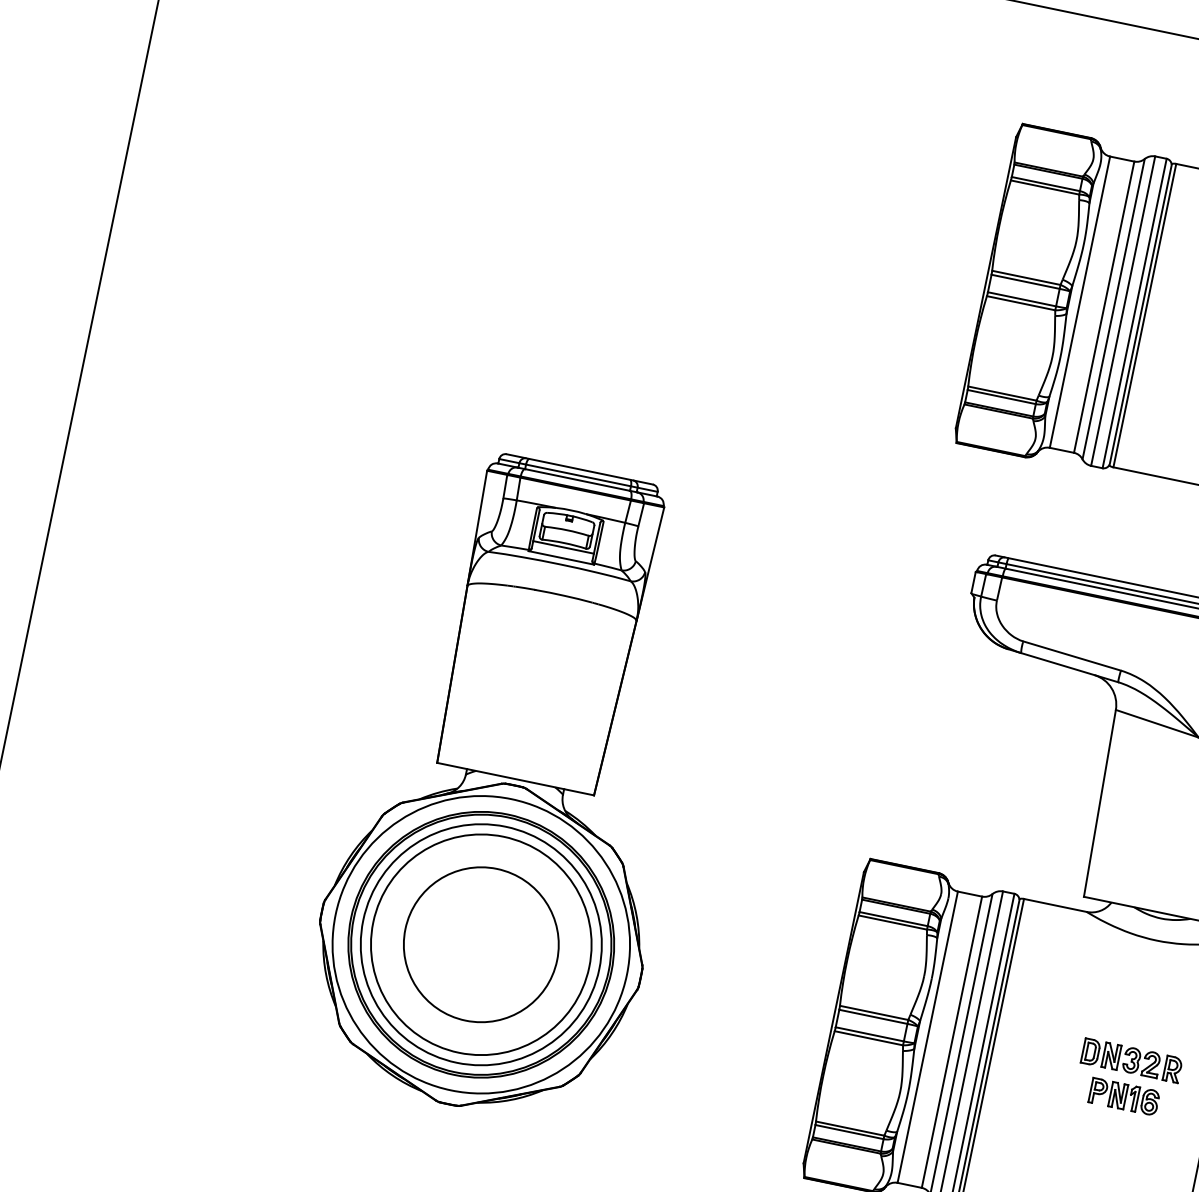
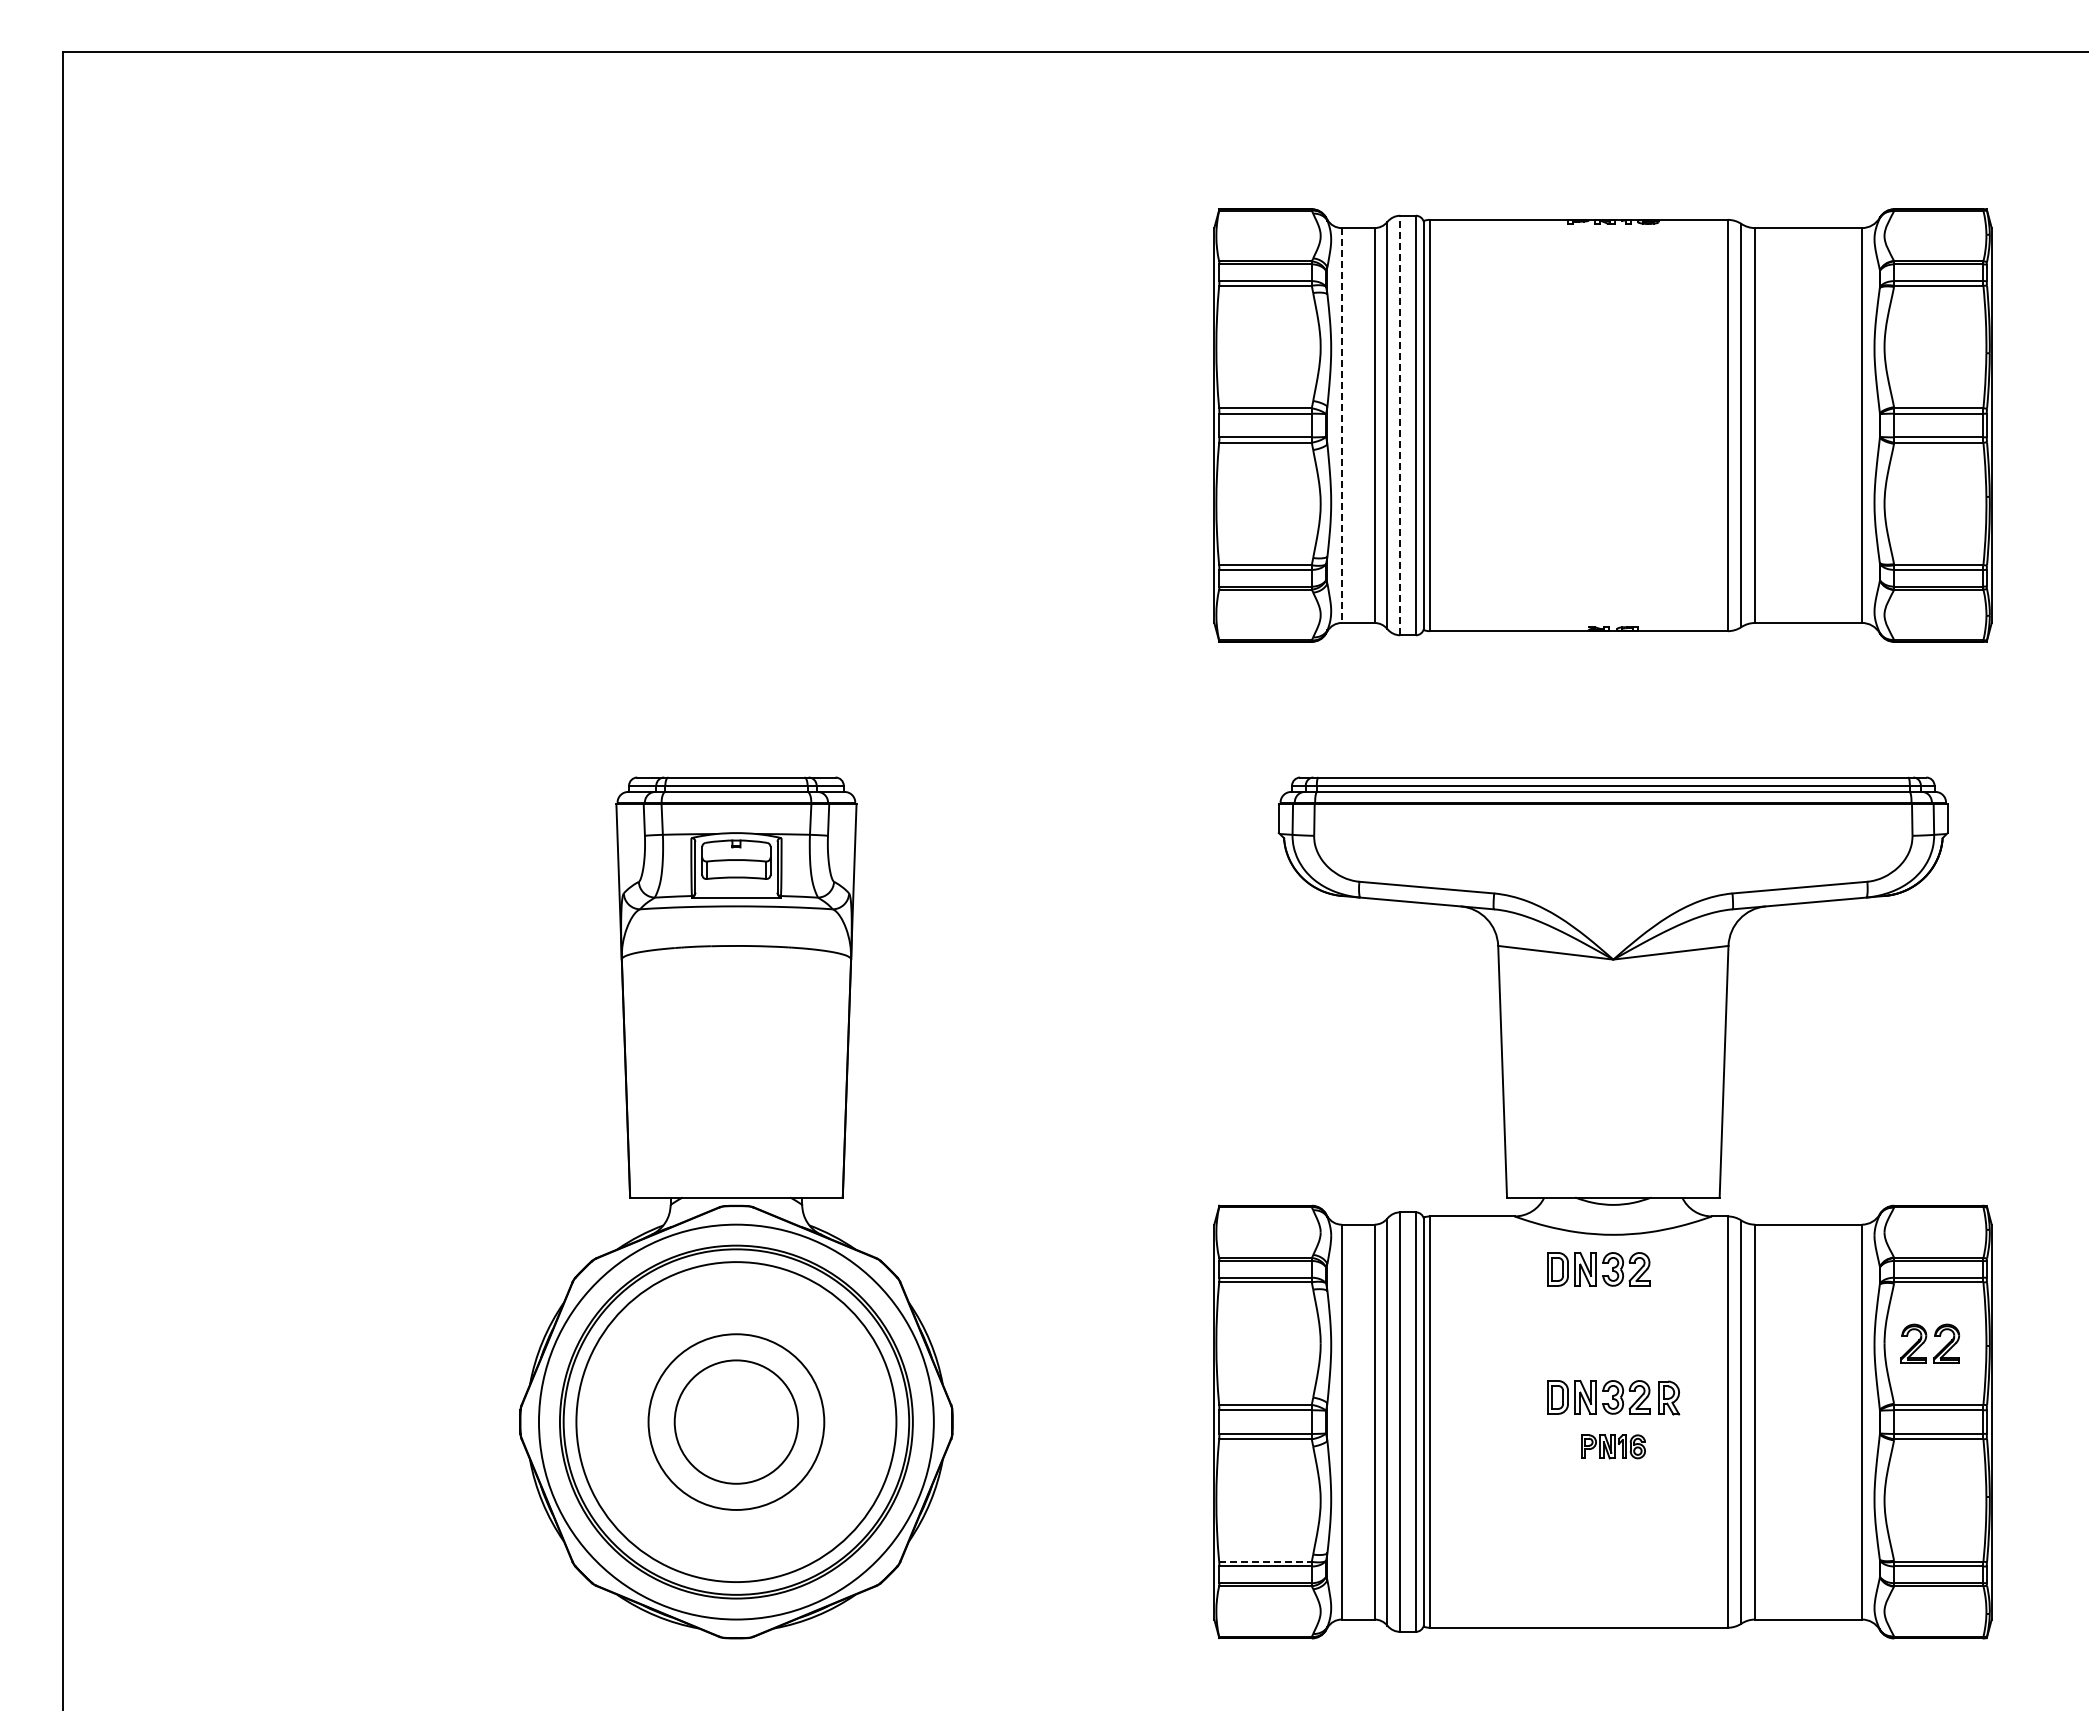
line: (1079, 302) -> (1341, 426), solid -> dashed
line: (1123, 311) -> (1400, 425), solid -> dashed
line: (563, 547) -> (736, 883), removed
circle: (480, 944) -> (735, 1421), size x0.6
circle: (481, 944) -> (736, 1421), size x0.6
part: (1140, 963) -> (1598, 1269), added
part: (1124, 1096) -> (1613, 1446), size x0.7
line: (850, 1128) -> (1265, 1561), solid -> dashed

